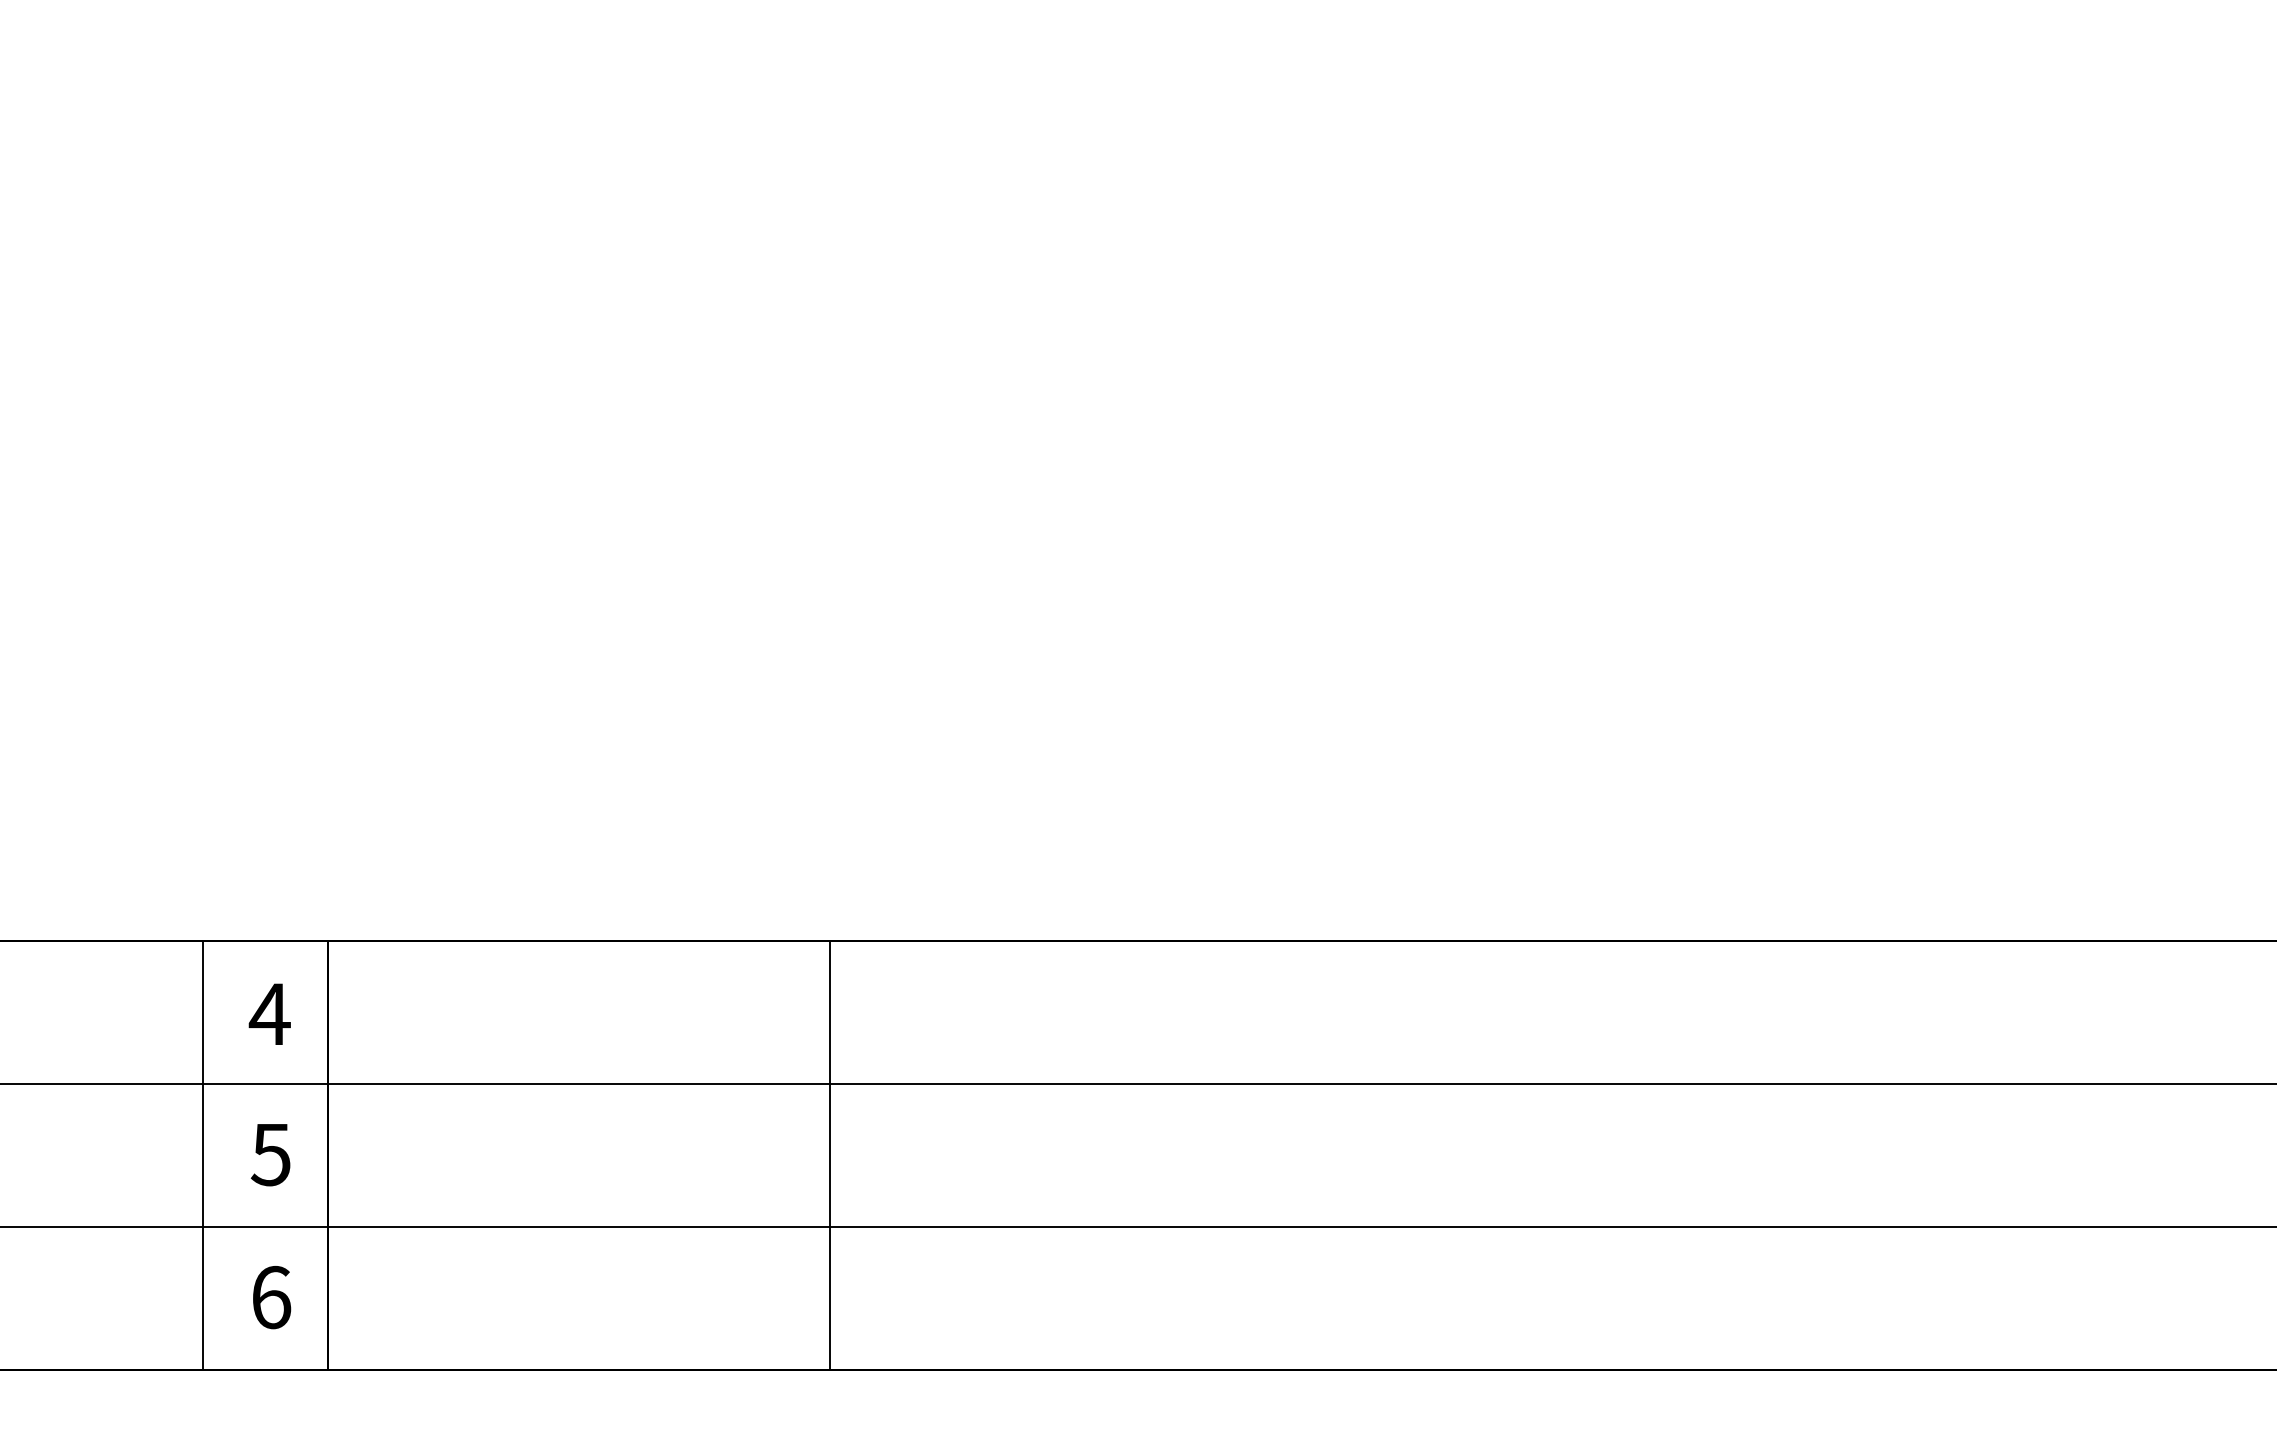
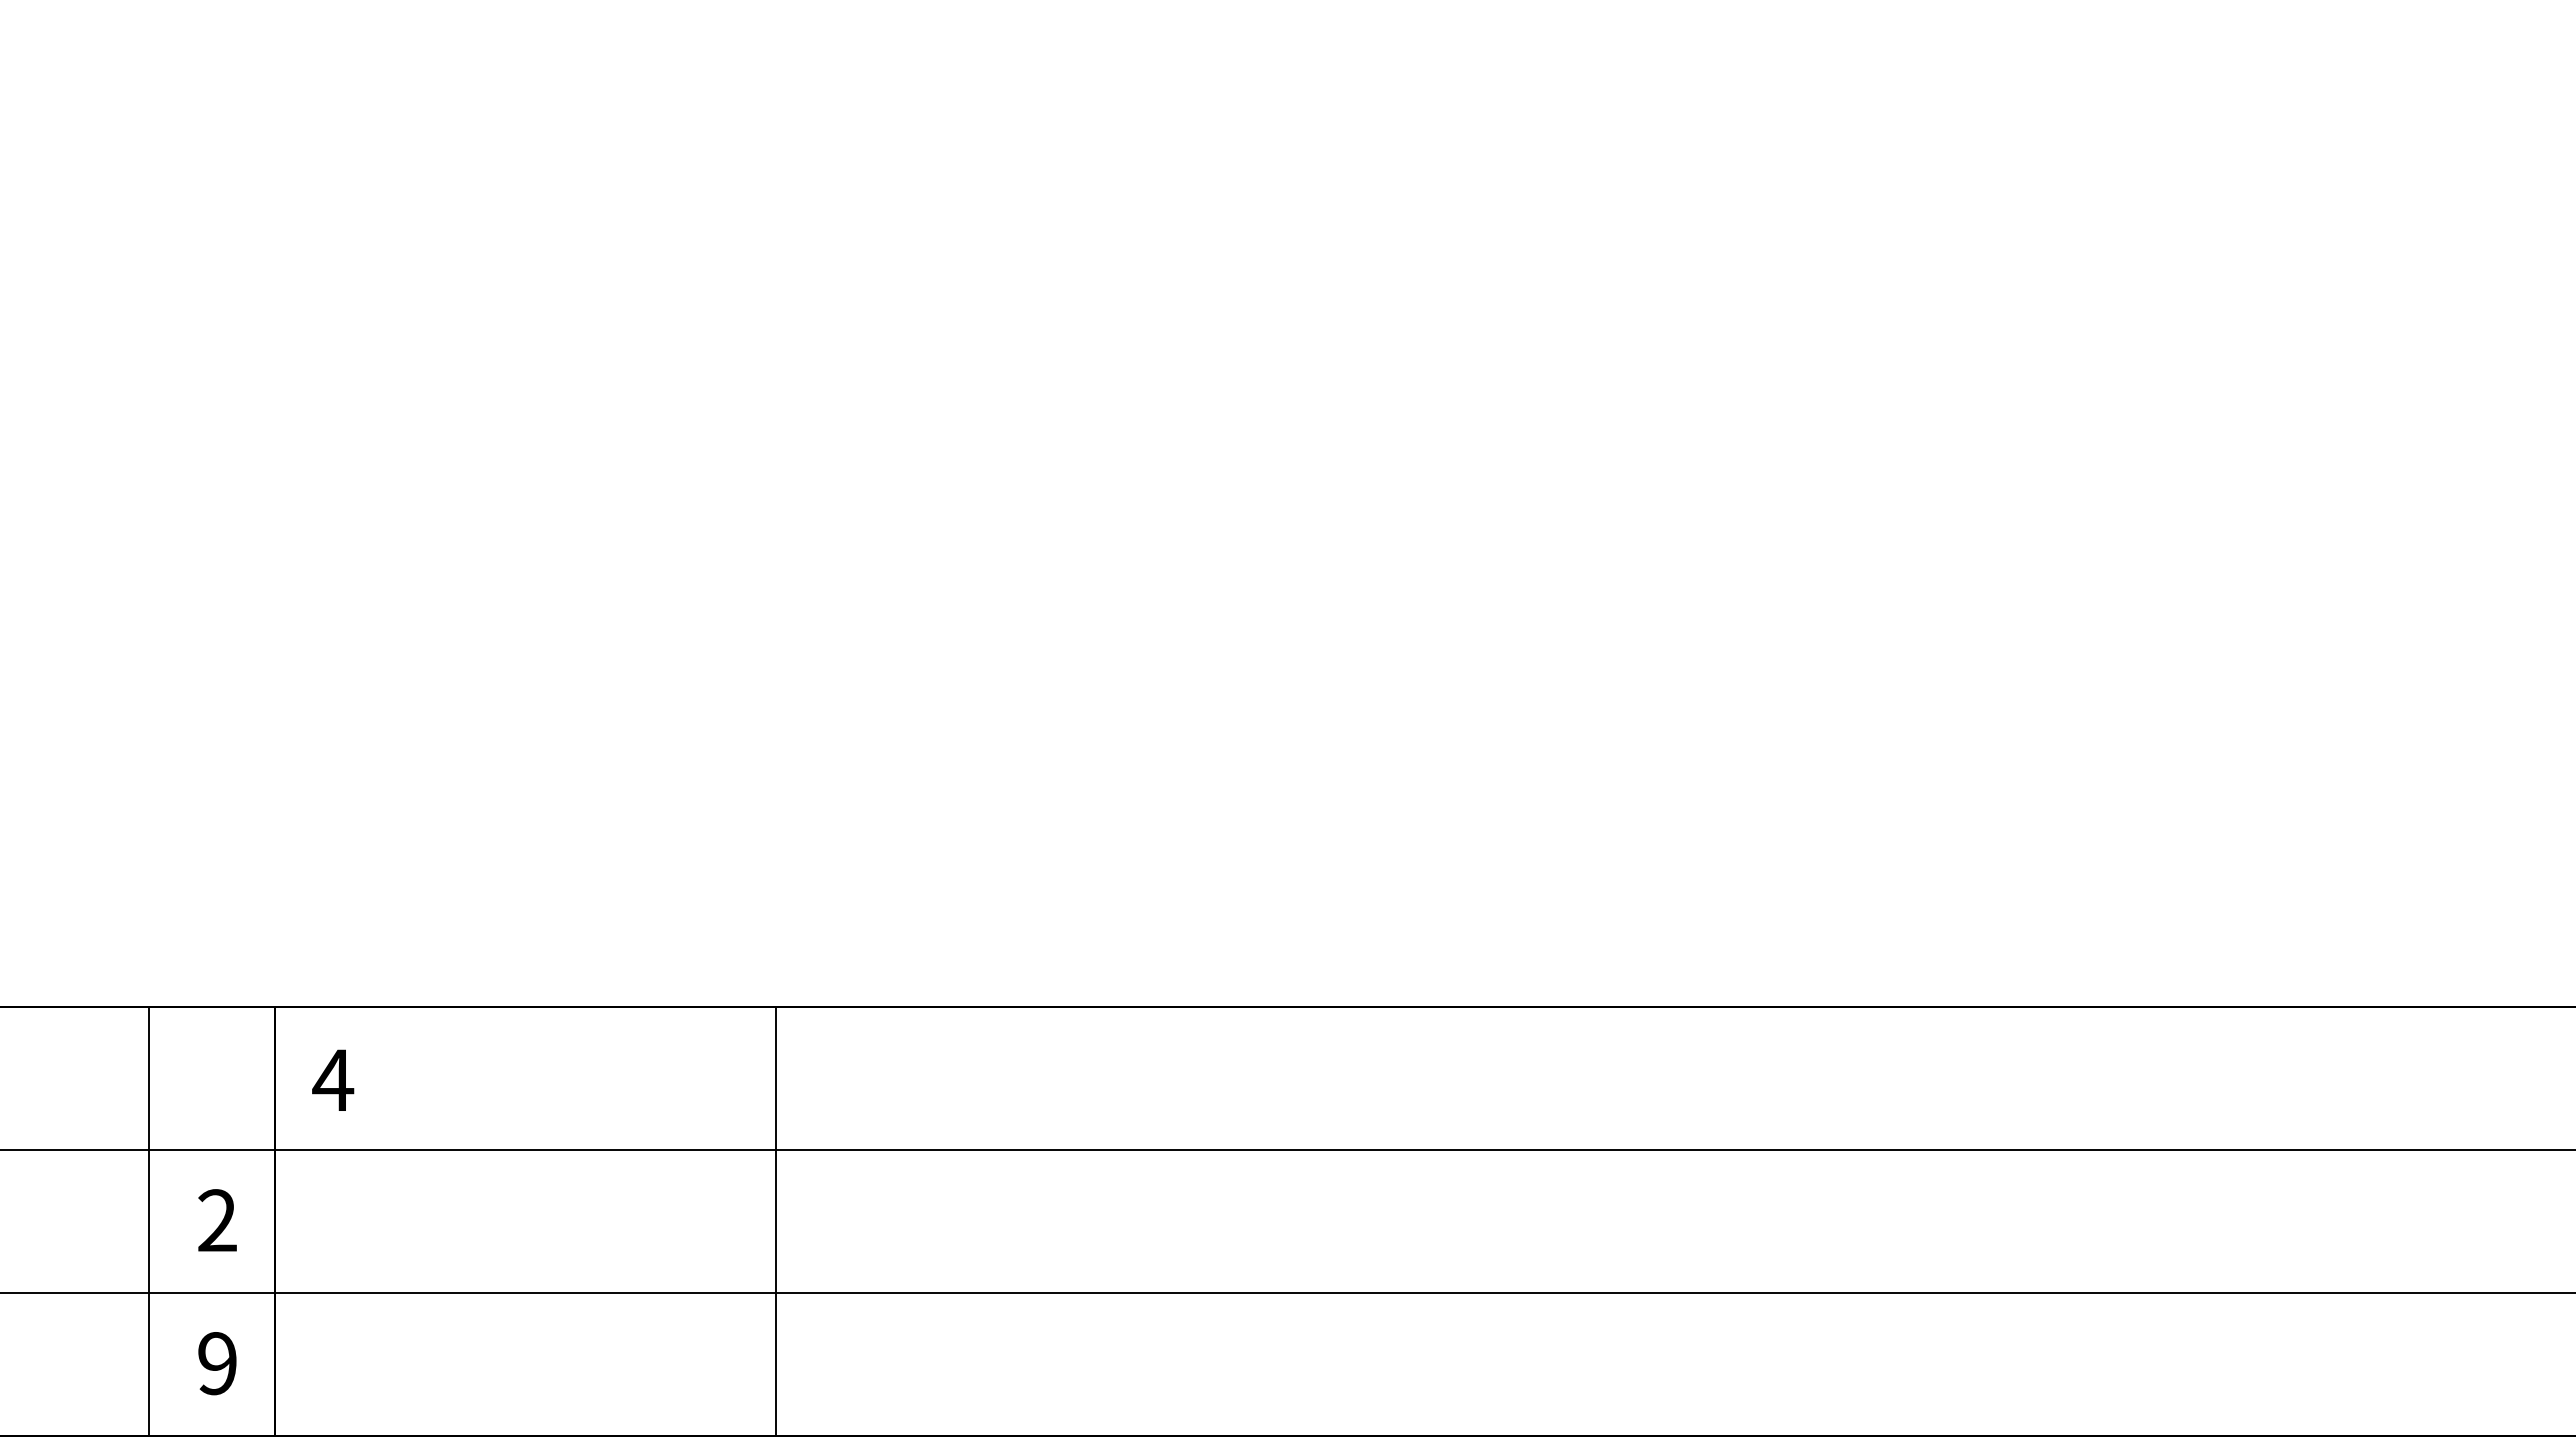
text: (270, 1013) -> (333, 1079), moved
text: (270, 1154) -> (216, 1220), 5 -> 2
text: (271, 1297) -> (217, 1363), 6 -> 9

